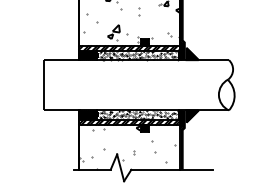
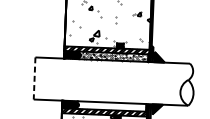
line: (44, 85) -> (34, 78), solid -> dashed
hatch: (139, 114) -> (113, 106), removed

